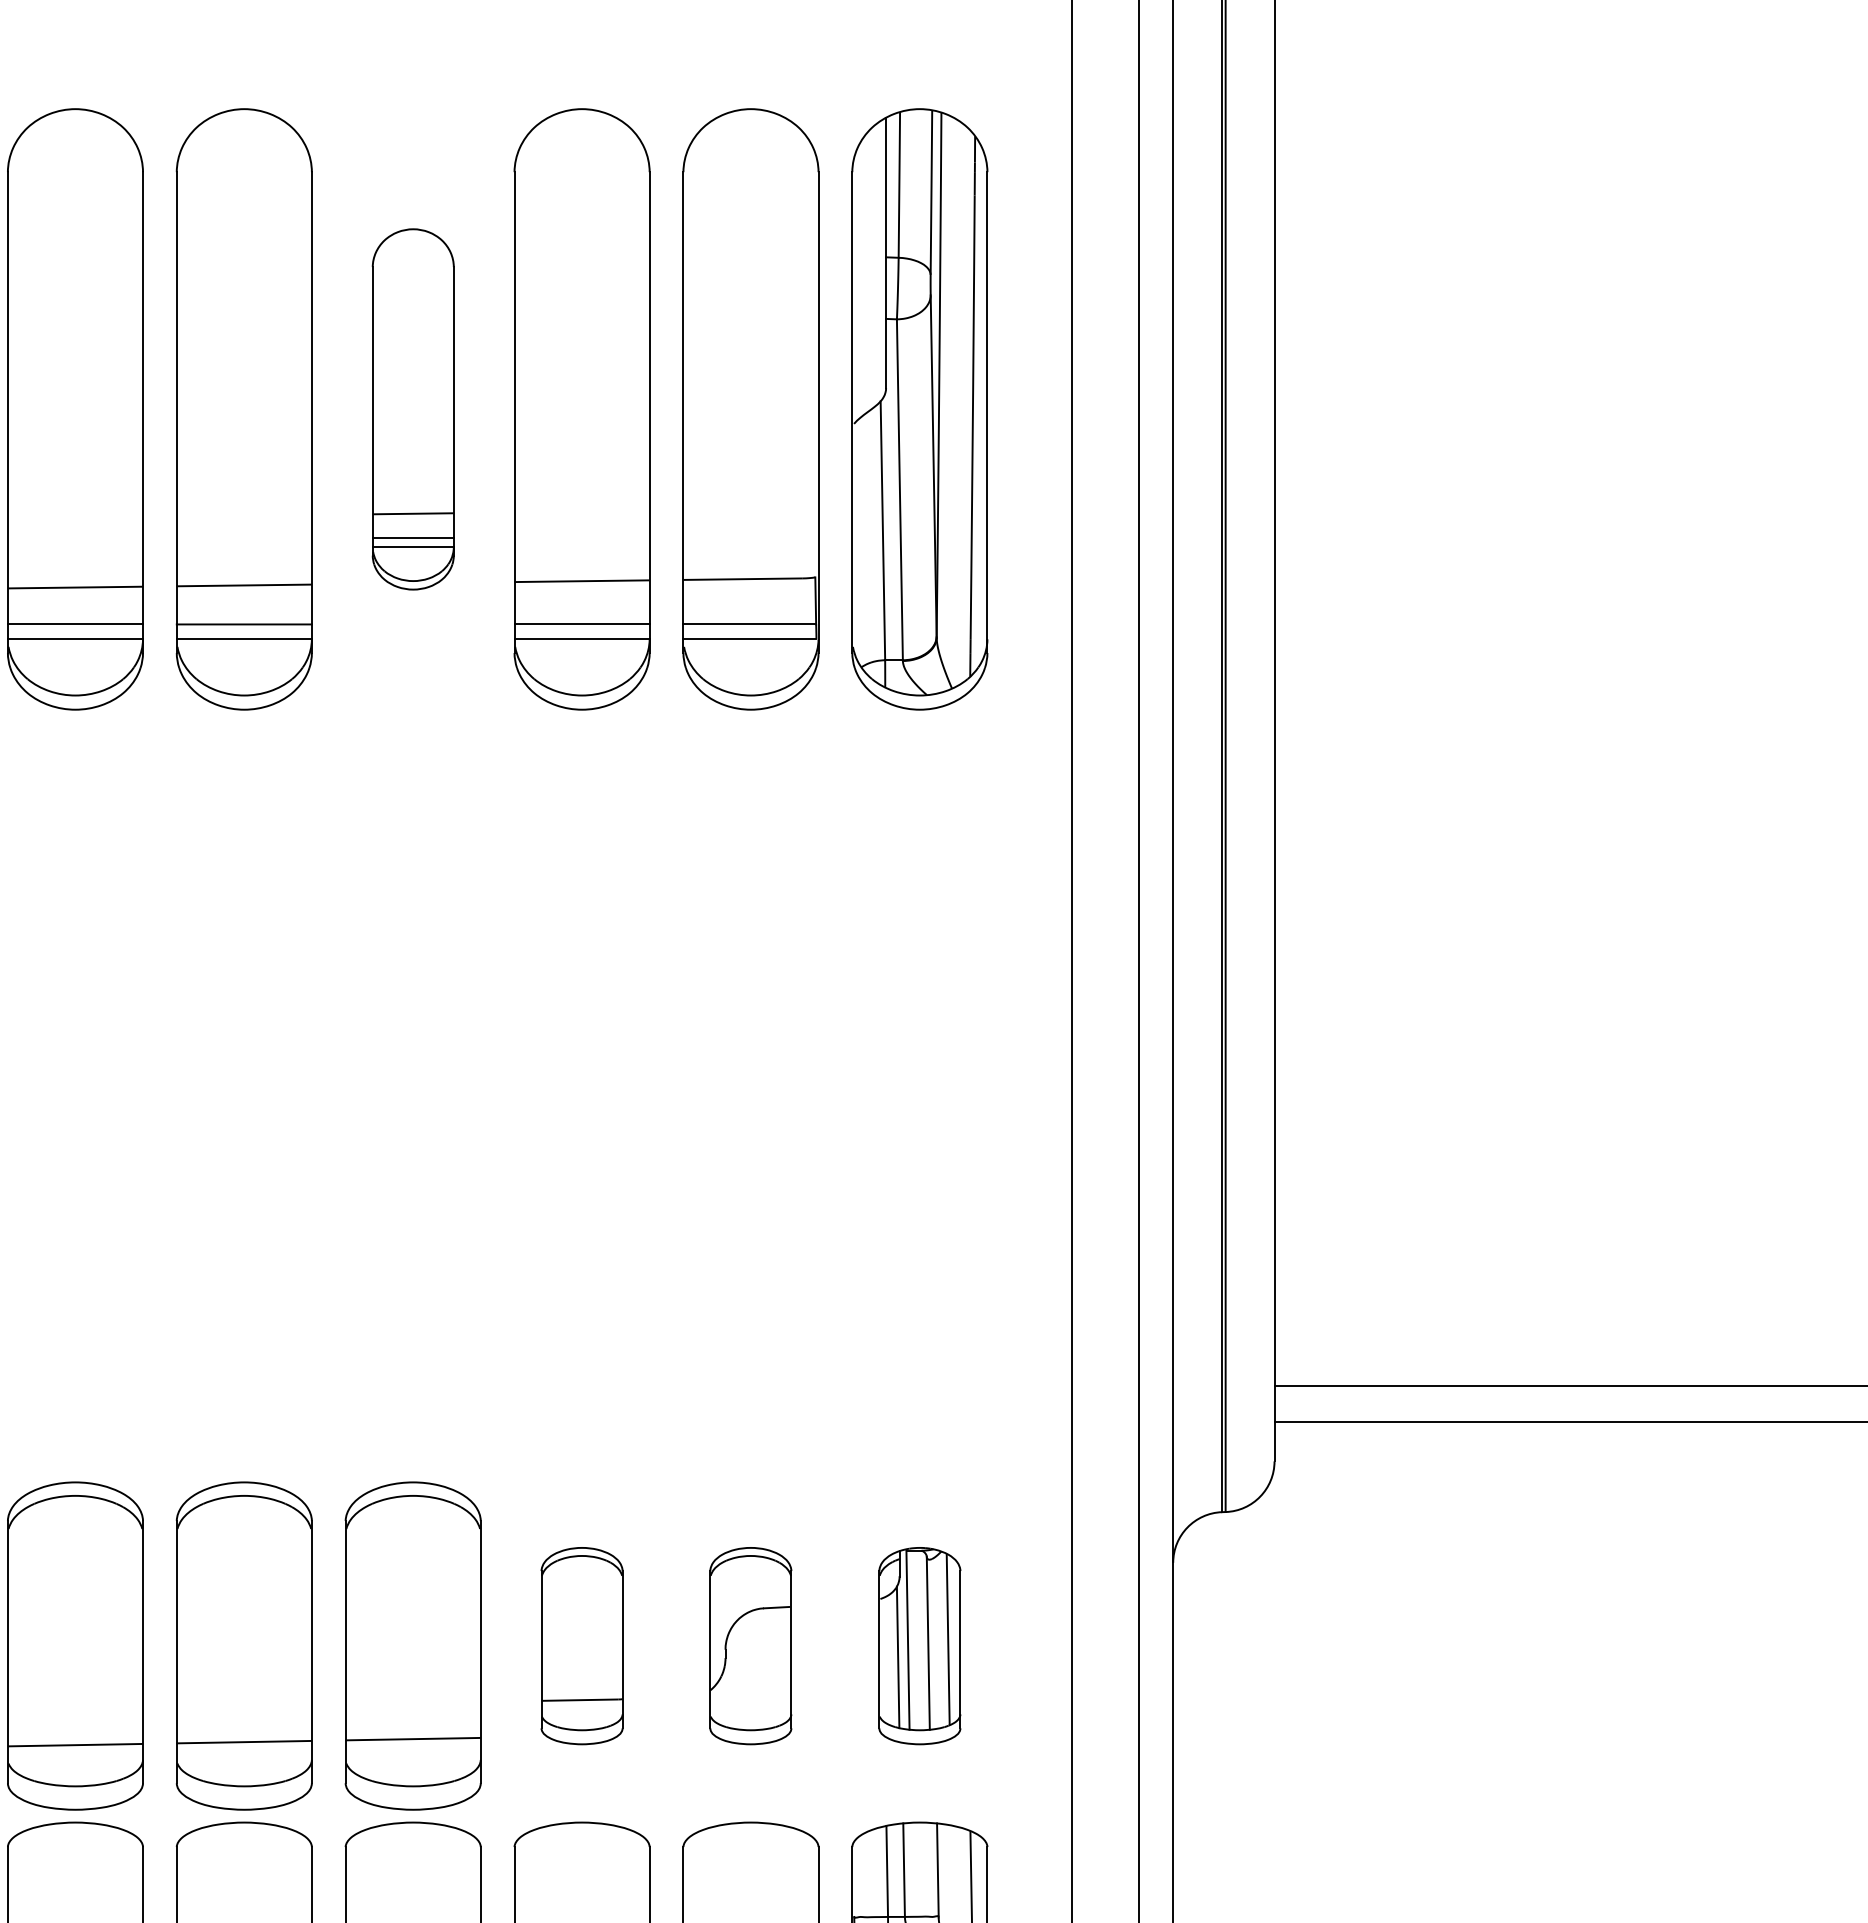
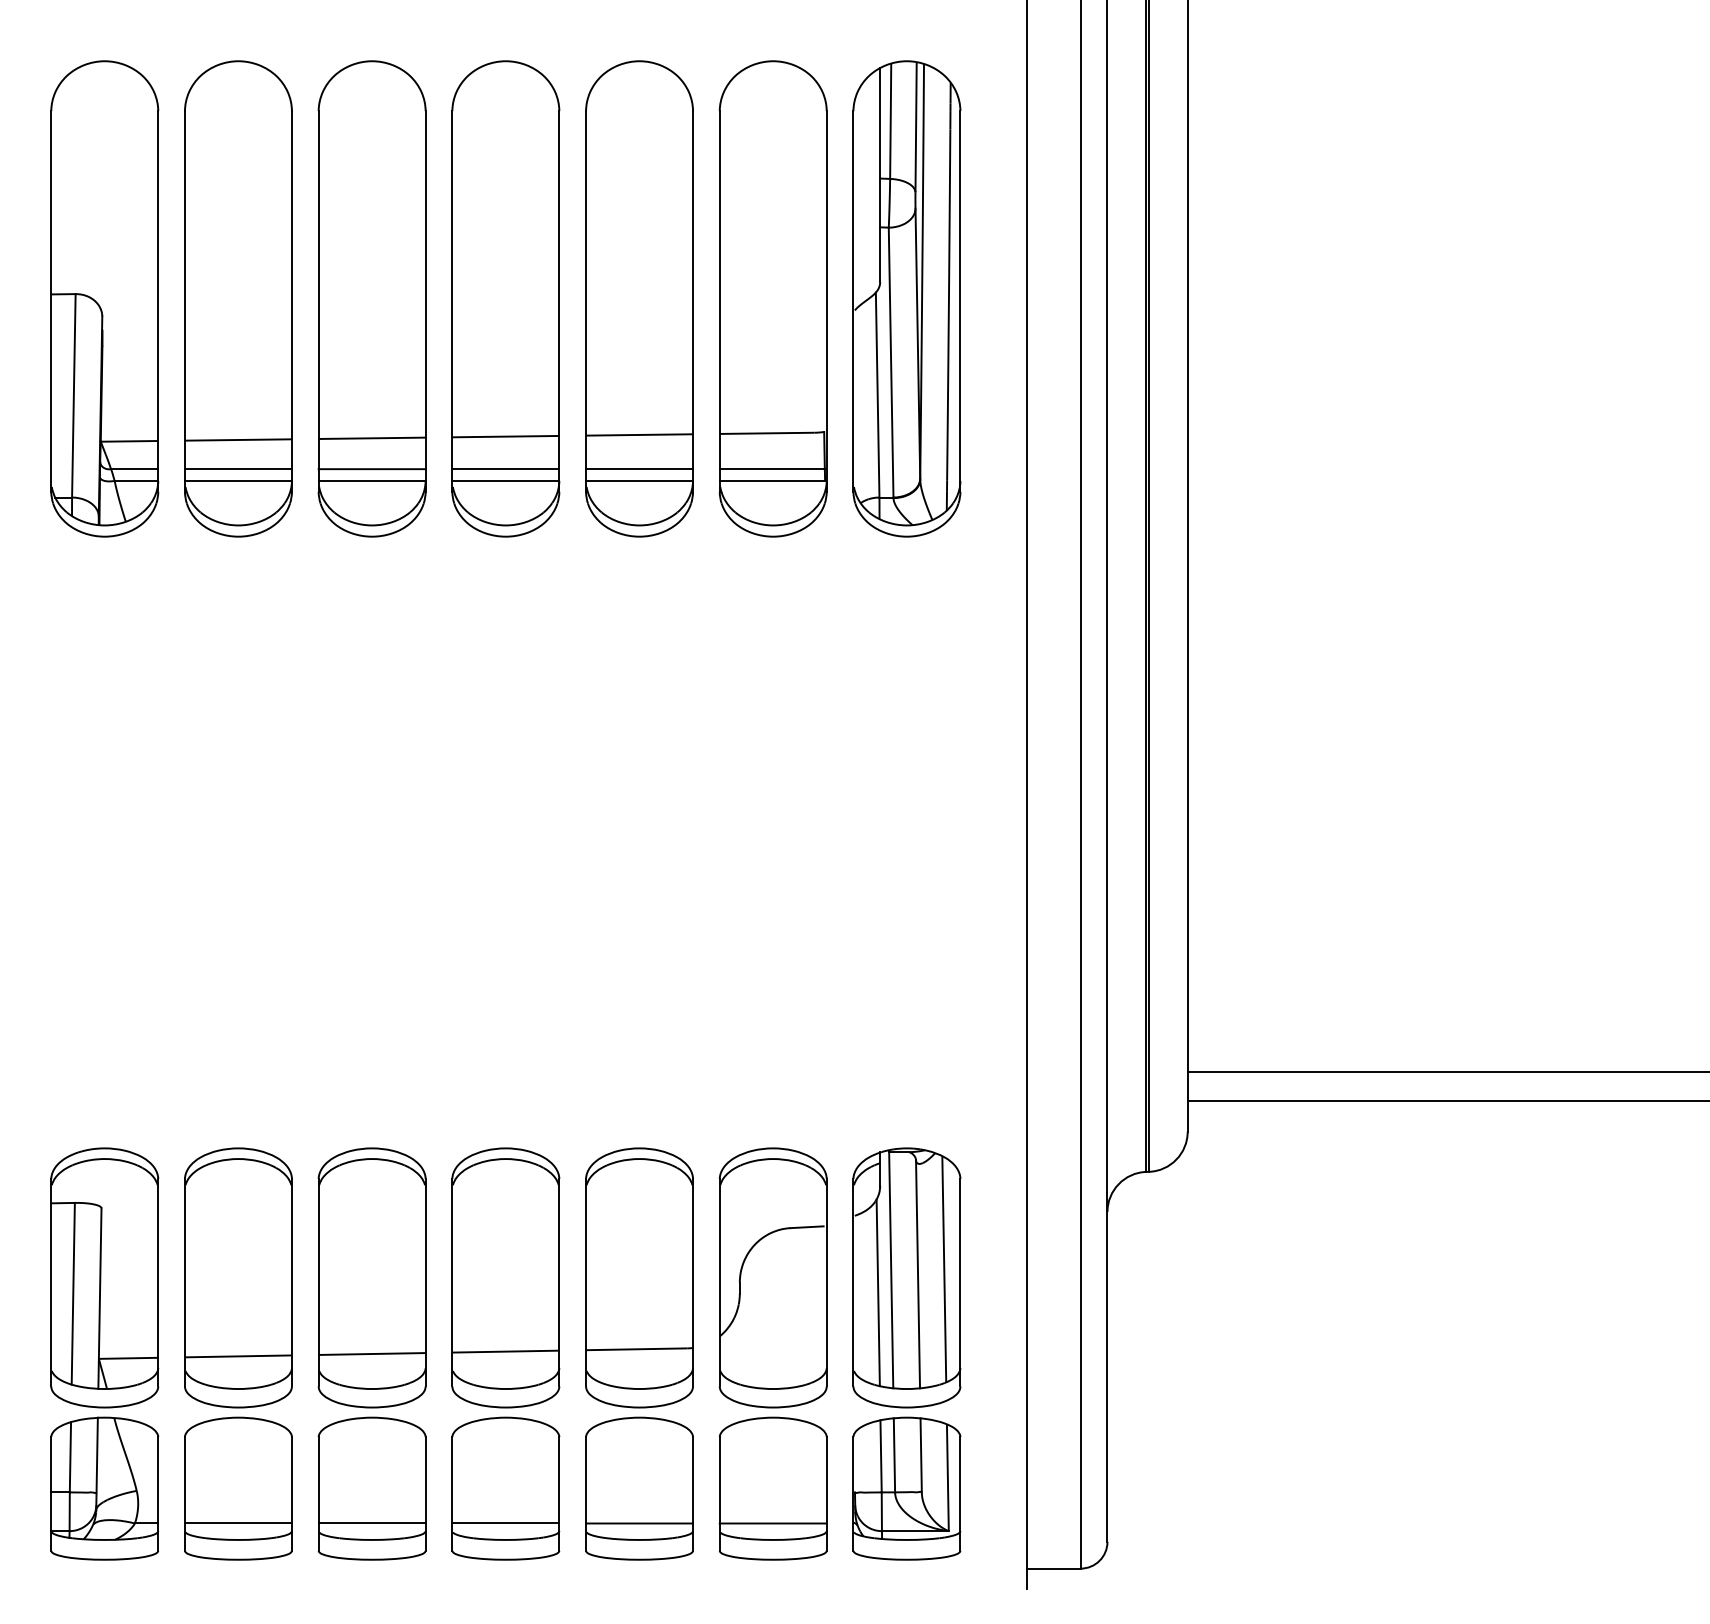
part: (412, 408) -> (505, 298), size x1.67
part: (582, 1645) -> (639, 1277), size x1.67
part: (750, 1645) -> (772, 1277), size x1.67
part: (919, 1645) -> (906, 1277), size x1.67

